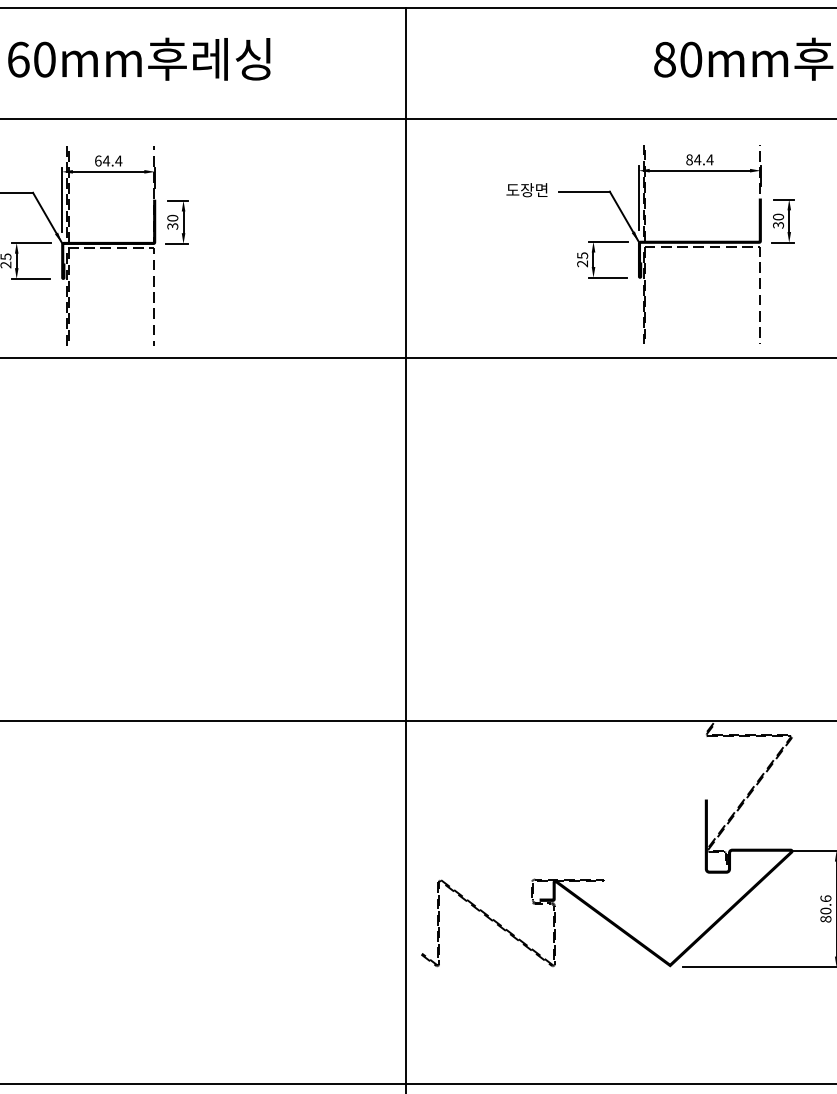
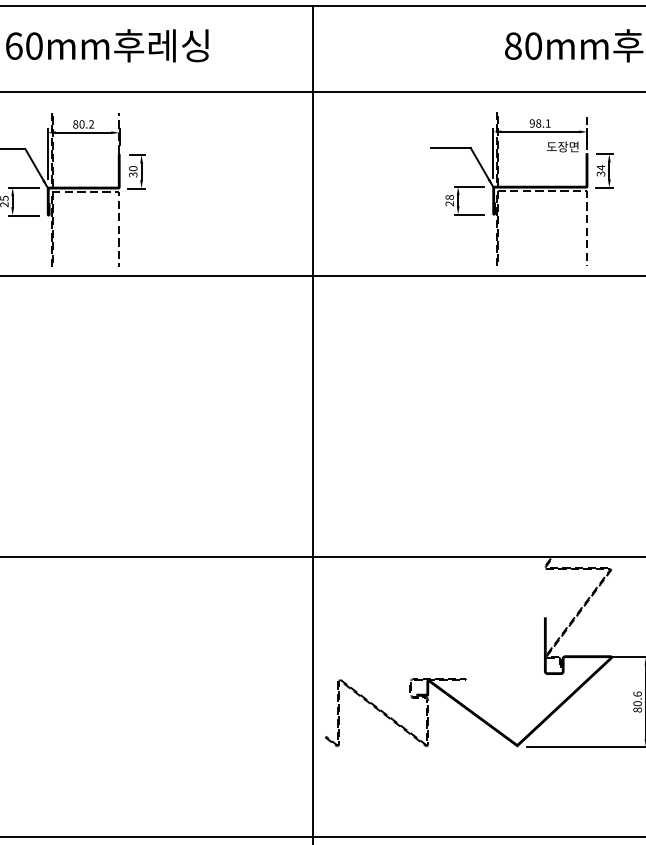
text: (699, 159) -> (540, 123), 84.4 -> 98.1
text: (108, 160) -> (83, 124), 64.4 -> 80.2
text: (526, 190) -> (562, 147), moved
text: (778, 216) -> (601, 167), 30 -> 34
text: (582, 255) -> (449, 197), 25 -> 28

